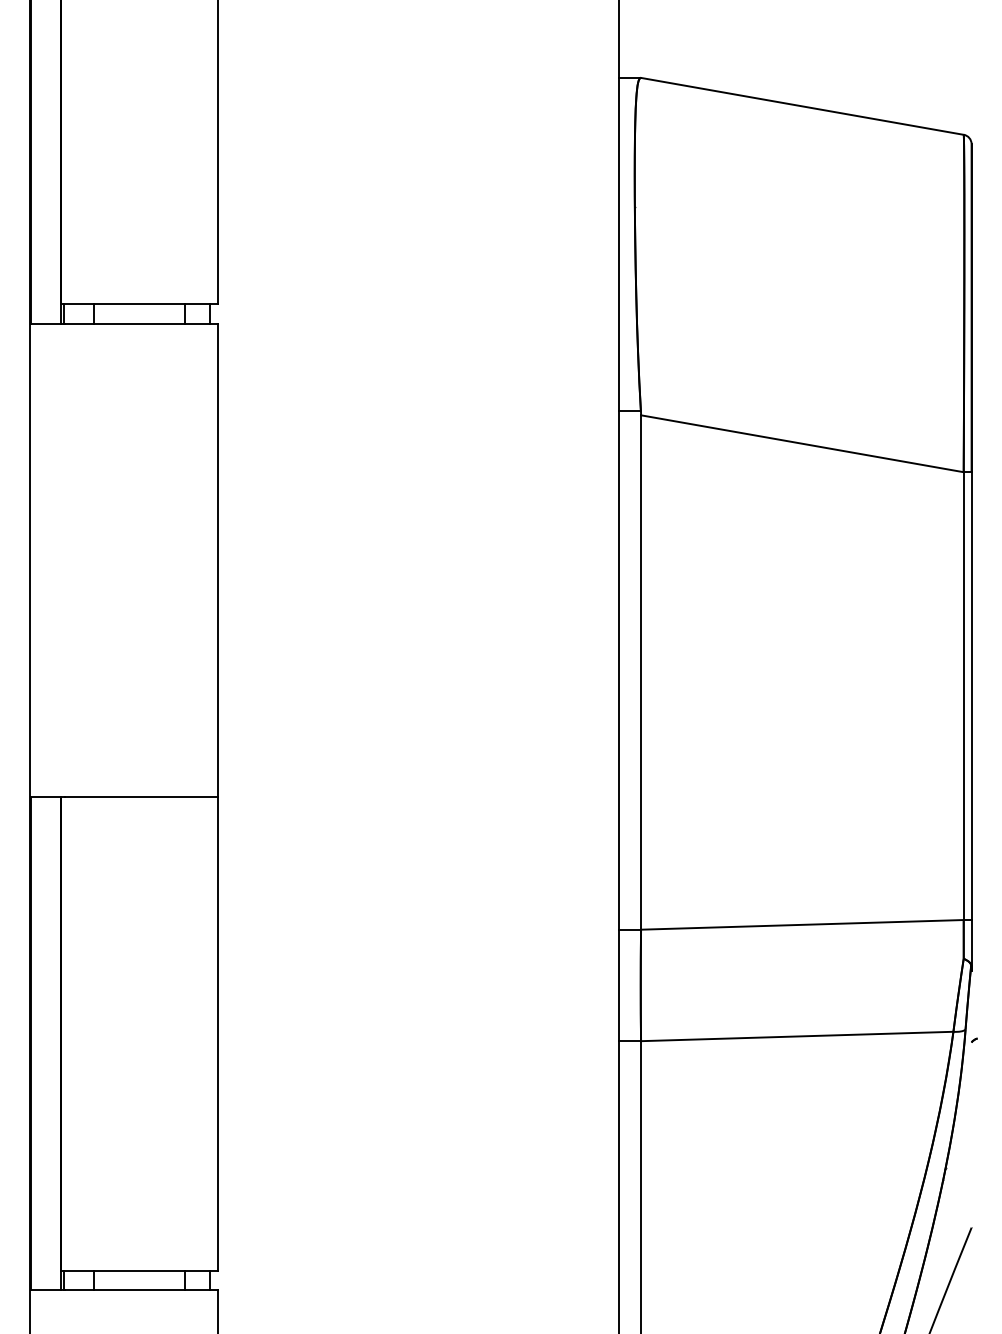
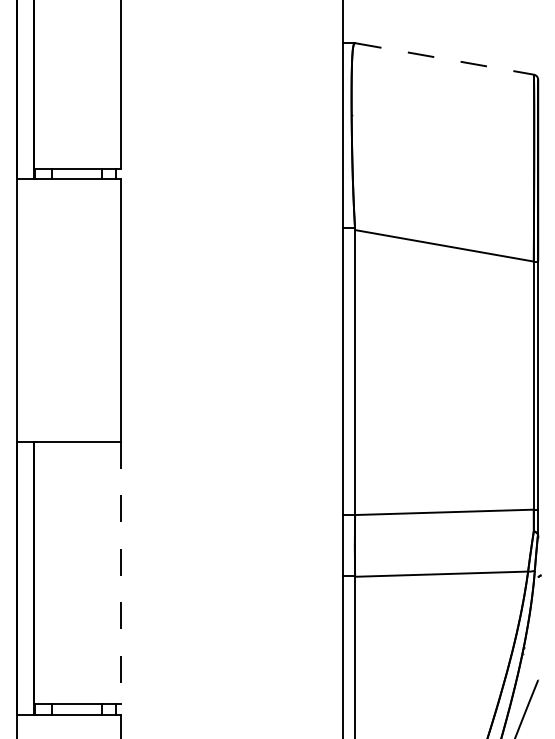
line: (802, 105) -> (444, 58), solid -> dashed
line: (217, 1035) -> (120, 573), solid -> dashed

